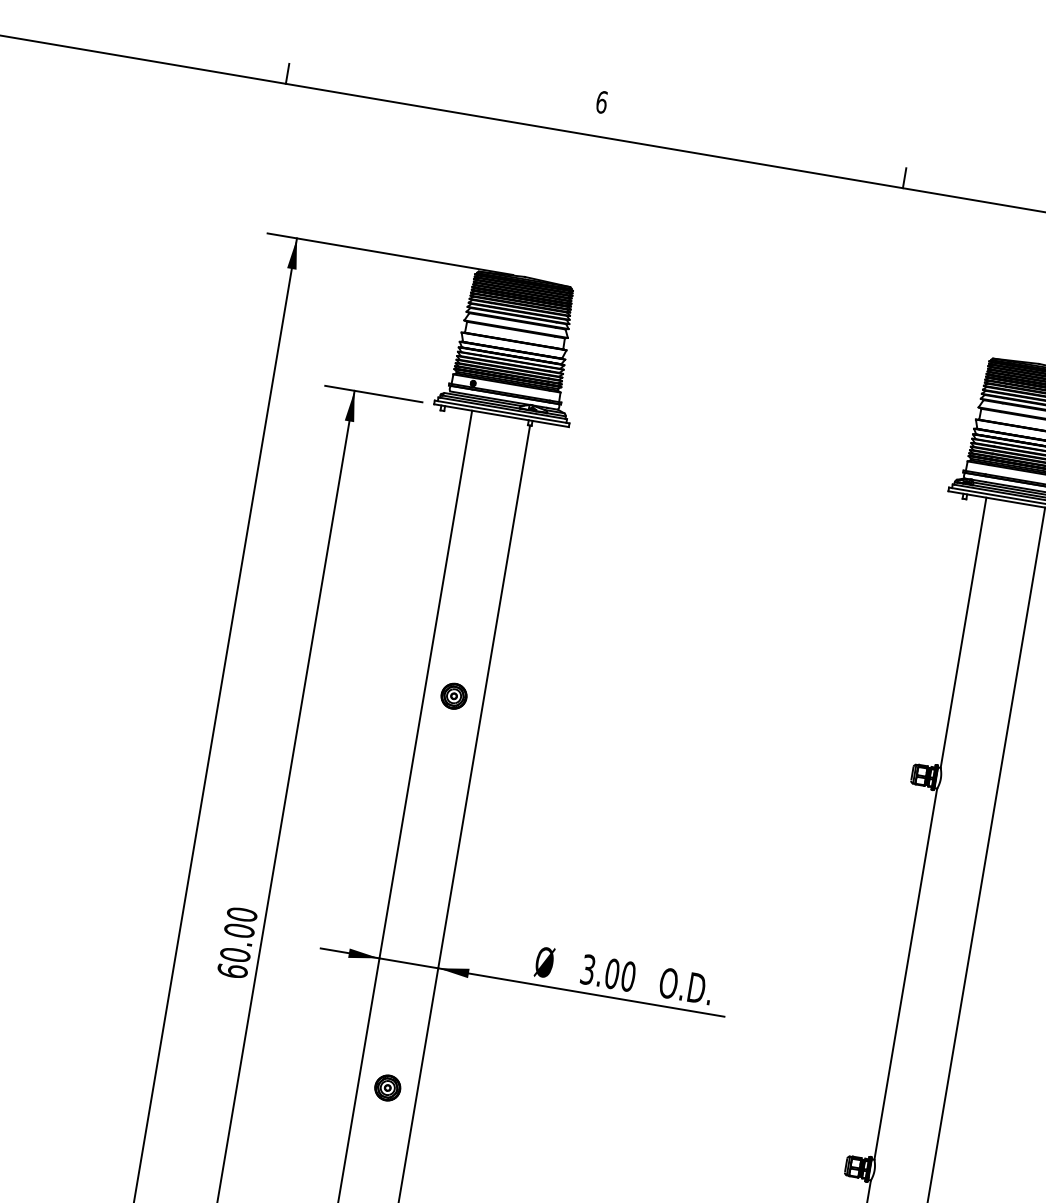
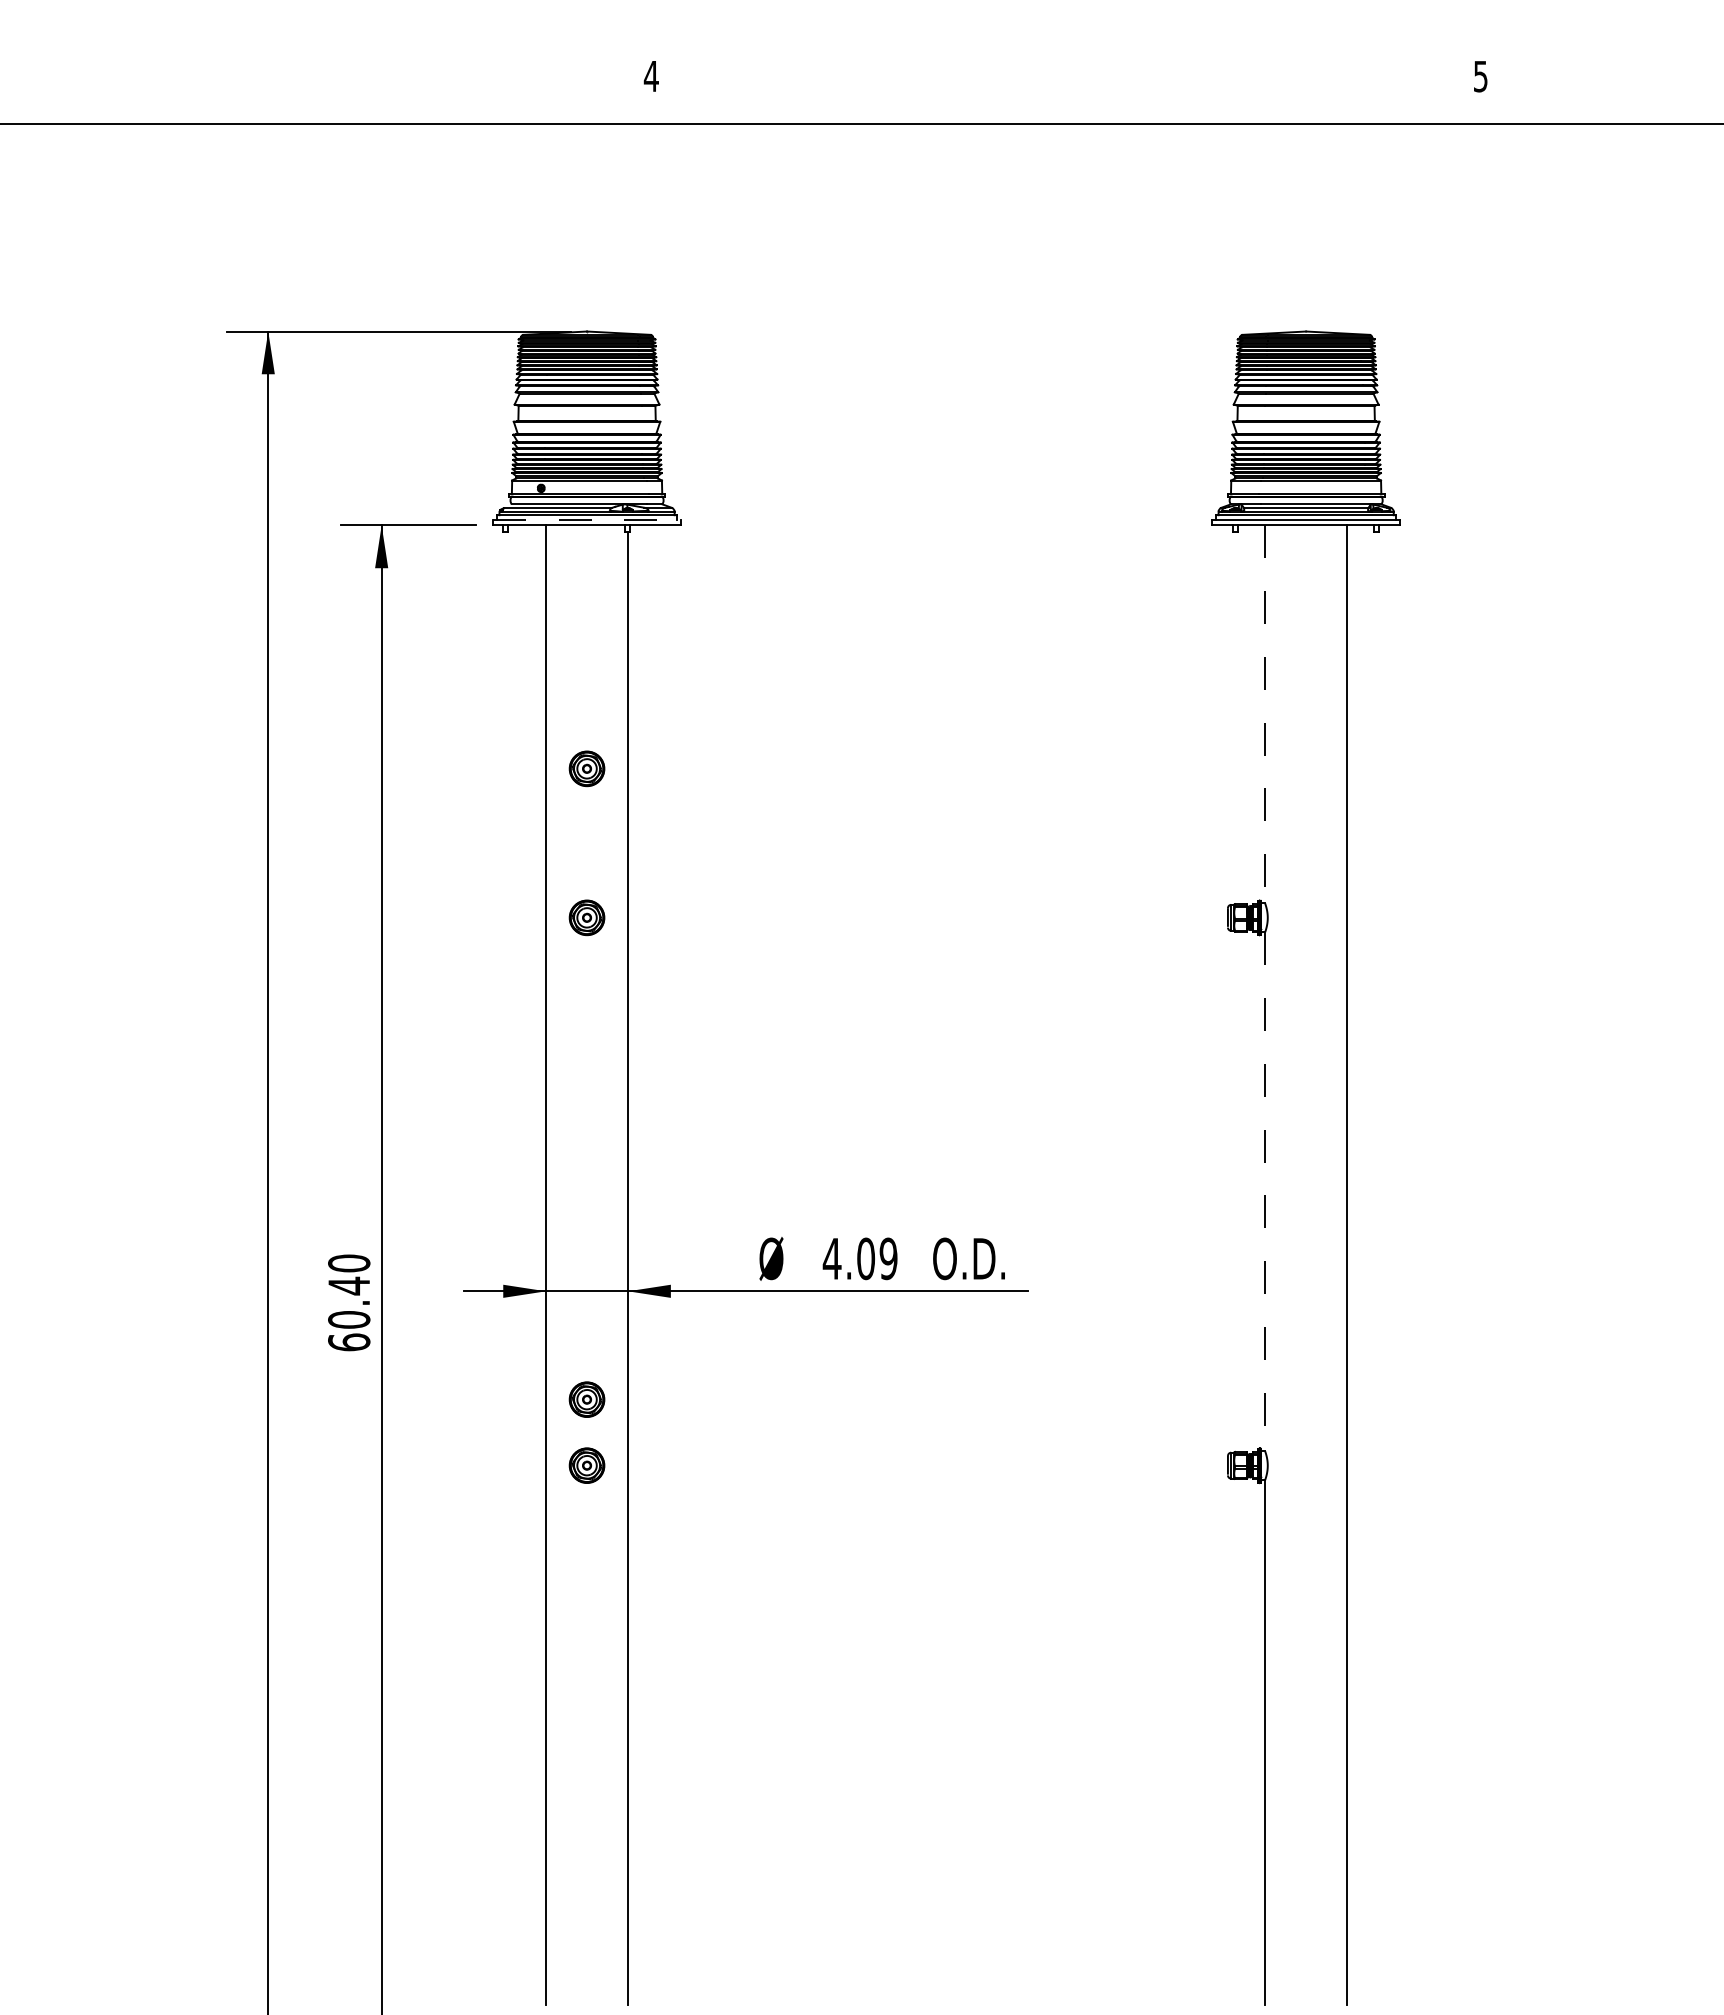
line: (287, 73) -> (217, 109), removed
text: (601, 102) -> (650, 76), 6 -> 4
line: (904, 177) -> (1080, 109), removed
line: (502, 412) -> (587, 520), solid -> dashed
part: (471, 589) -> (586, 768), added
line: (963, 632) -> (1265, 714), solid -> dashed
text: (239, 930) -> (349, 1285), 60.00 -> 60.40
text: (607, 972) -> (859, 1258), 3.00 -> 4.09
line: (906, 974) -> (1265, 1192), solid -> dashed
part: (395, 1040) -> (586, 1399), added

